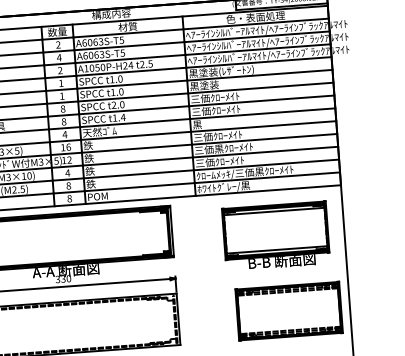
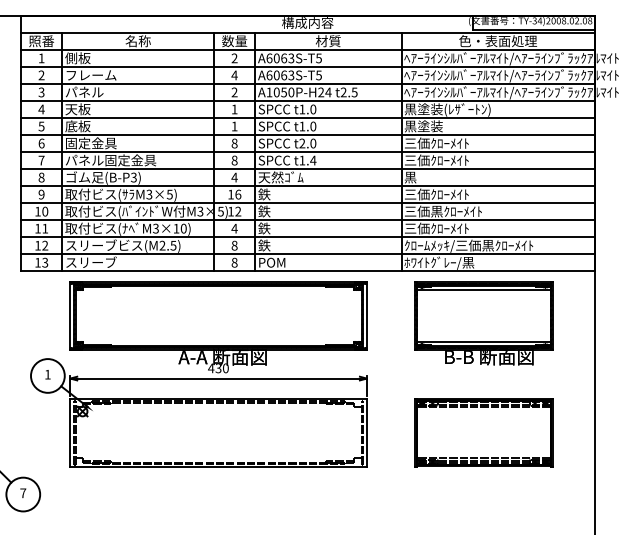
part: (275, 236) -> (483, 323), moved
text: (58, 279) -> (211, 368), 330 -> 430
part: (288, 311) -> (483, 432), moved

